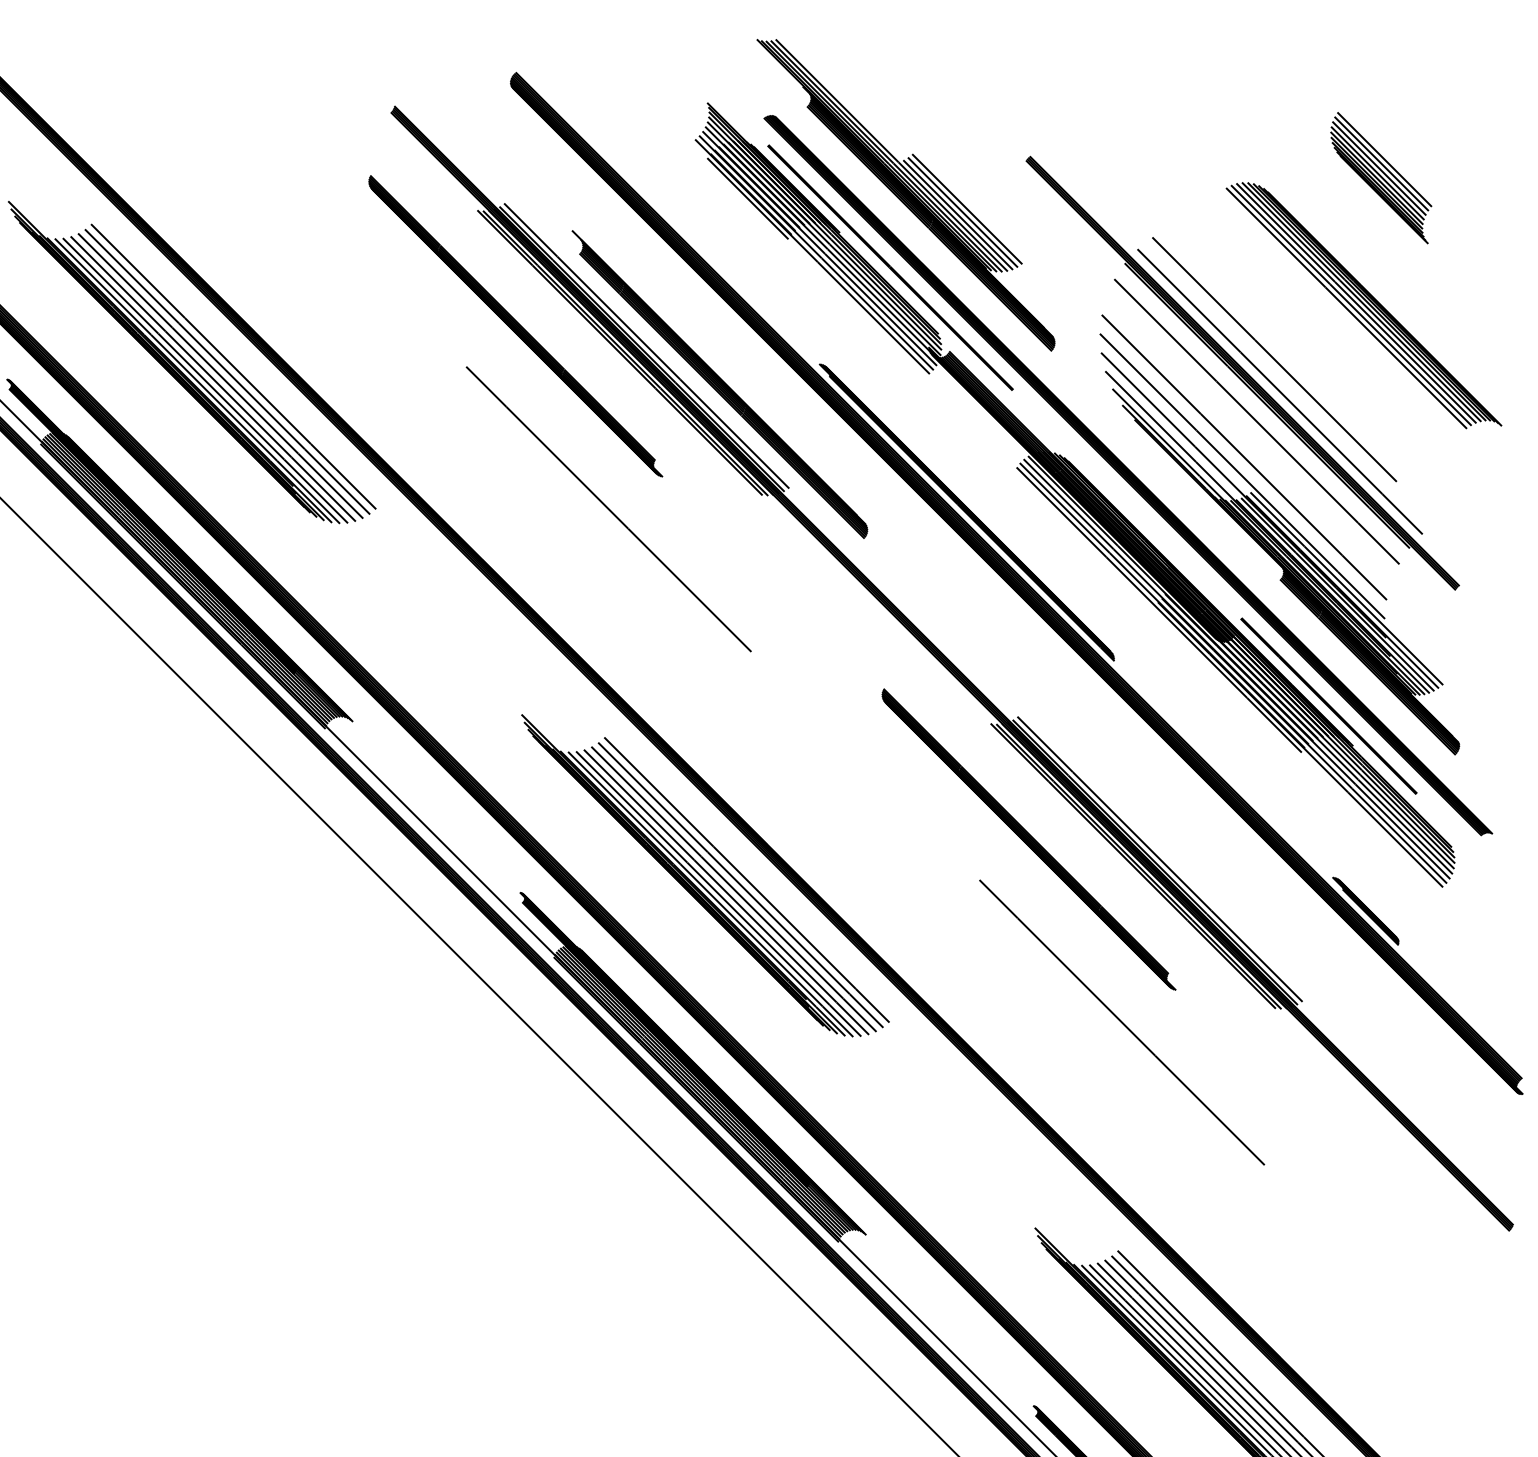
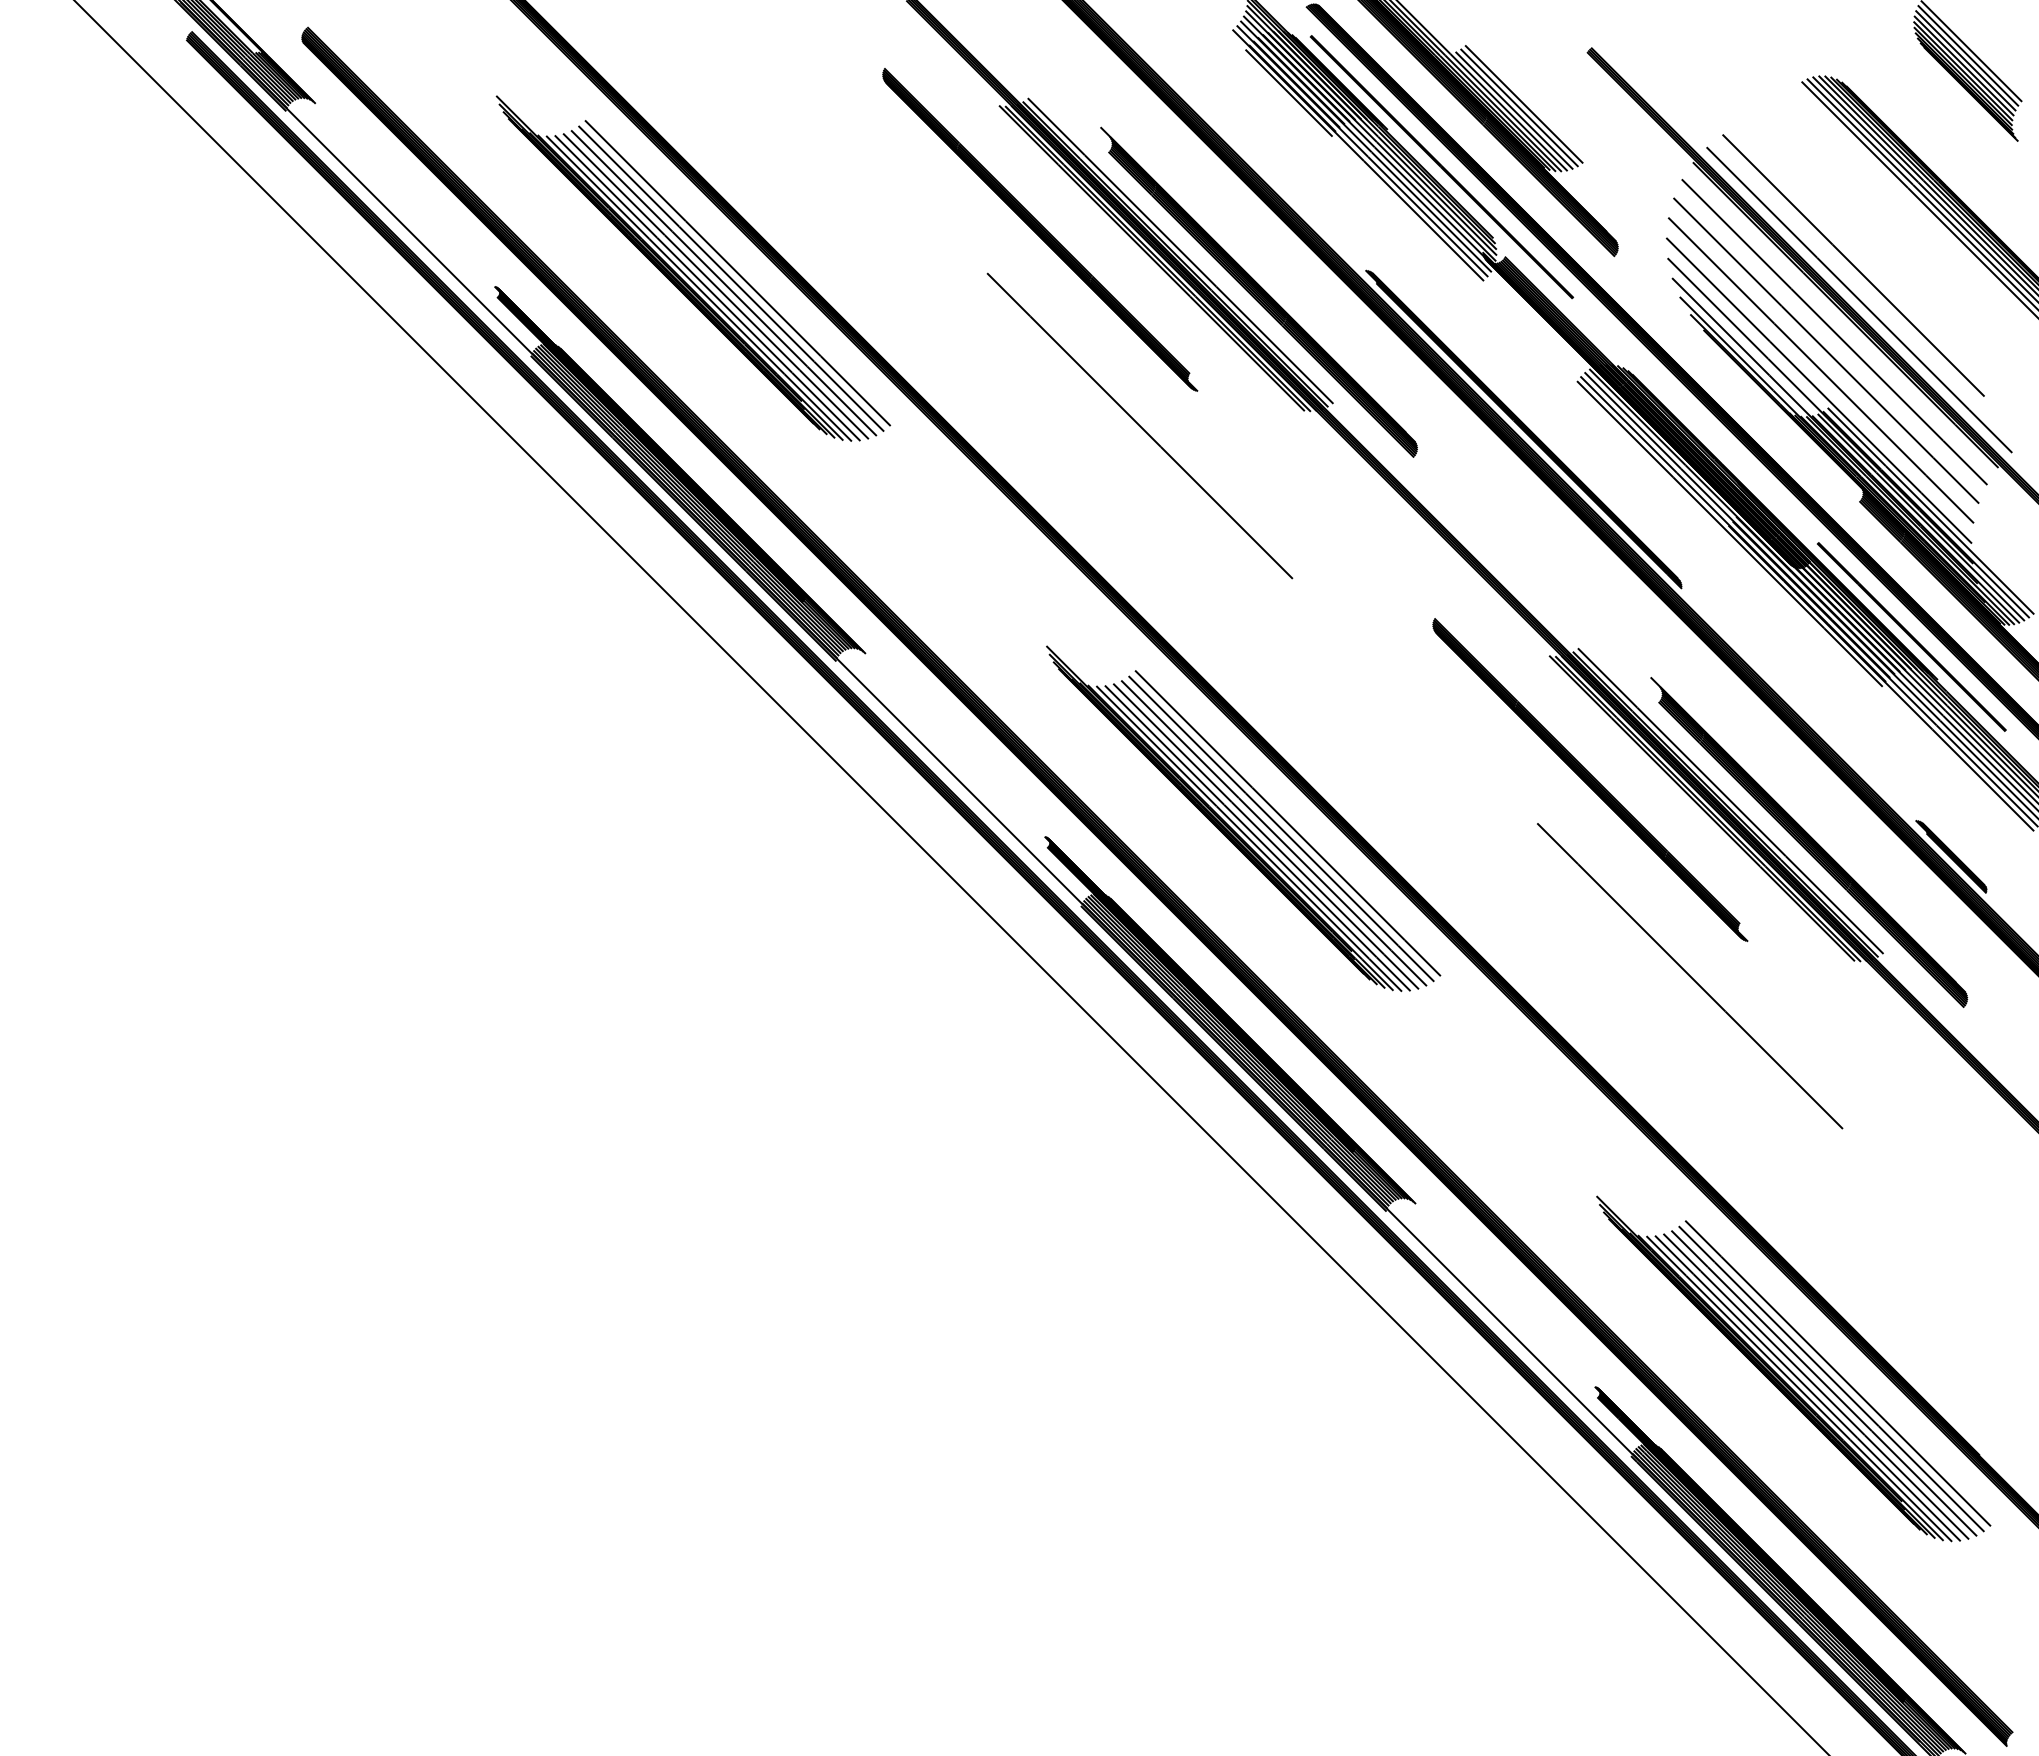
line: (1249, 438) -> (1826, 350), added
part: (1233, 897) -> (1809, 842), added

